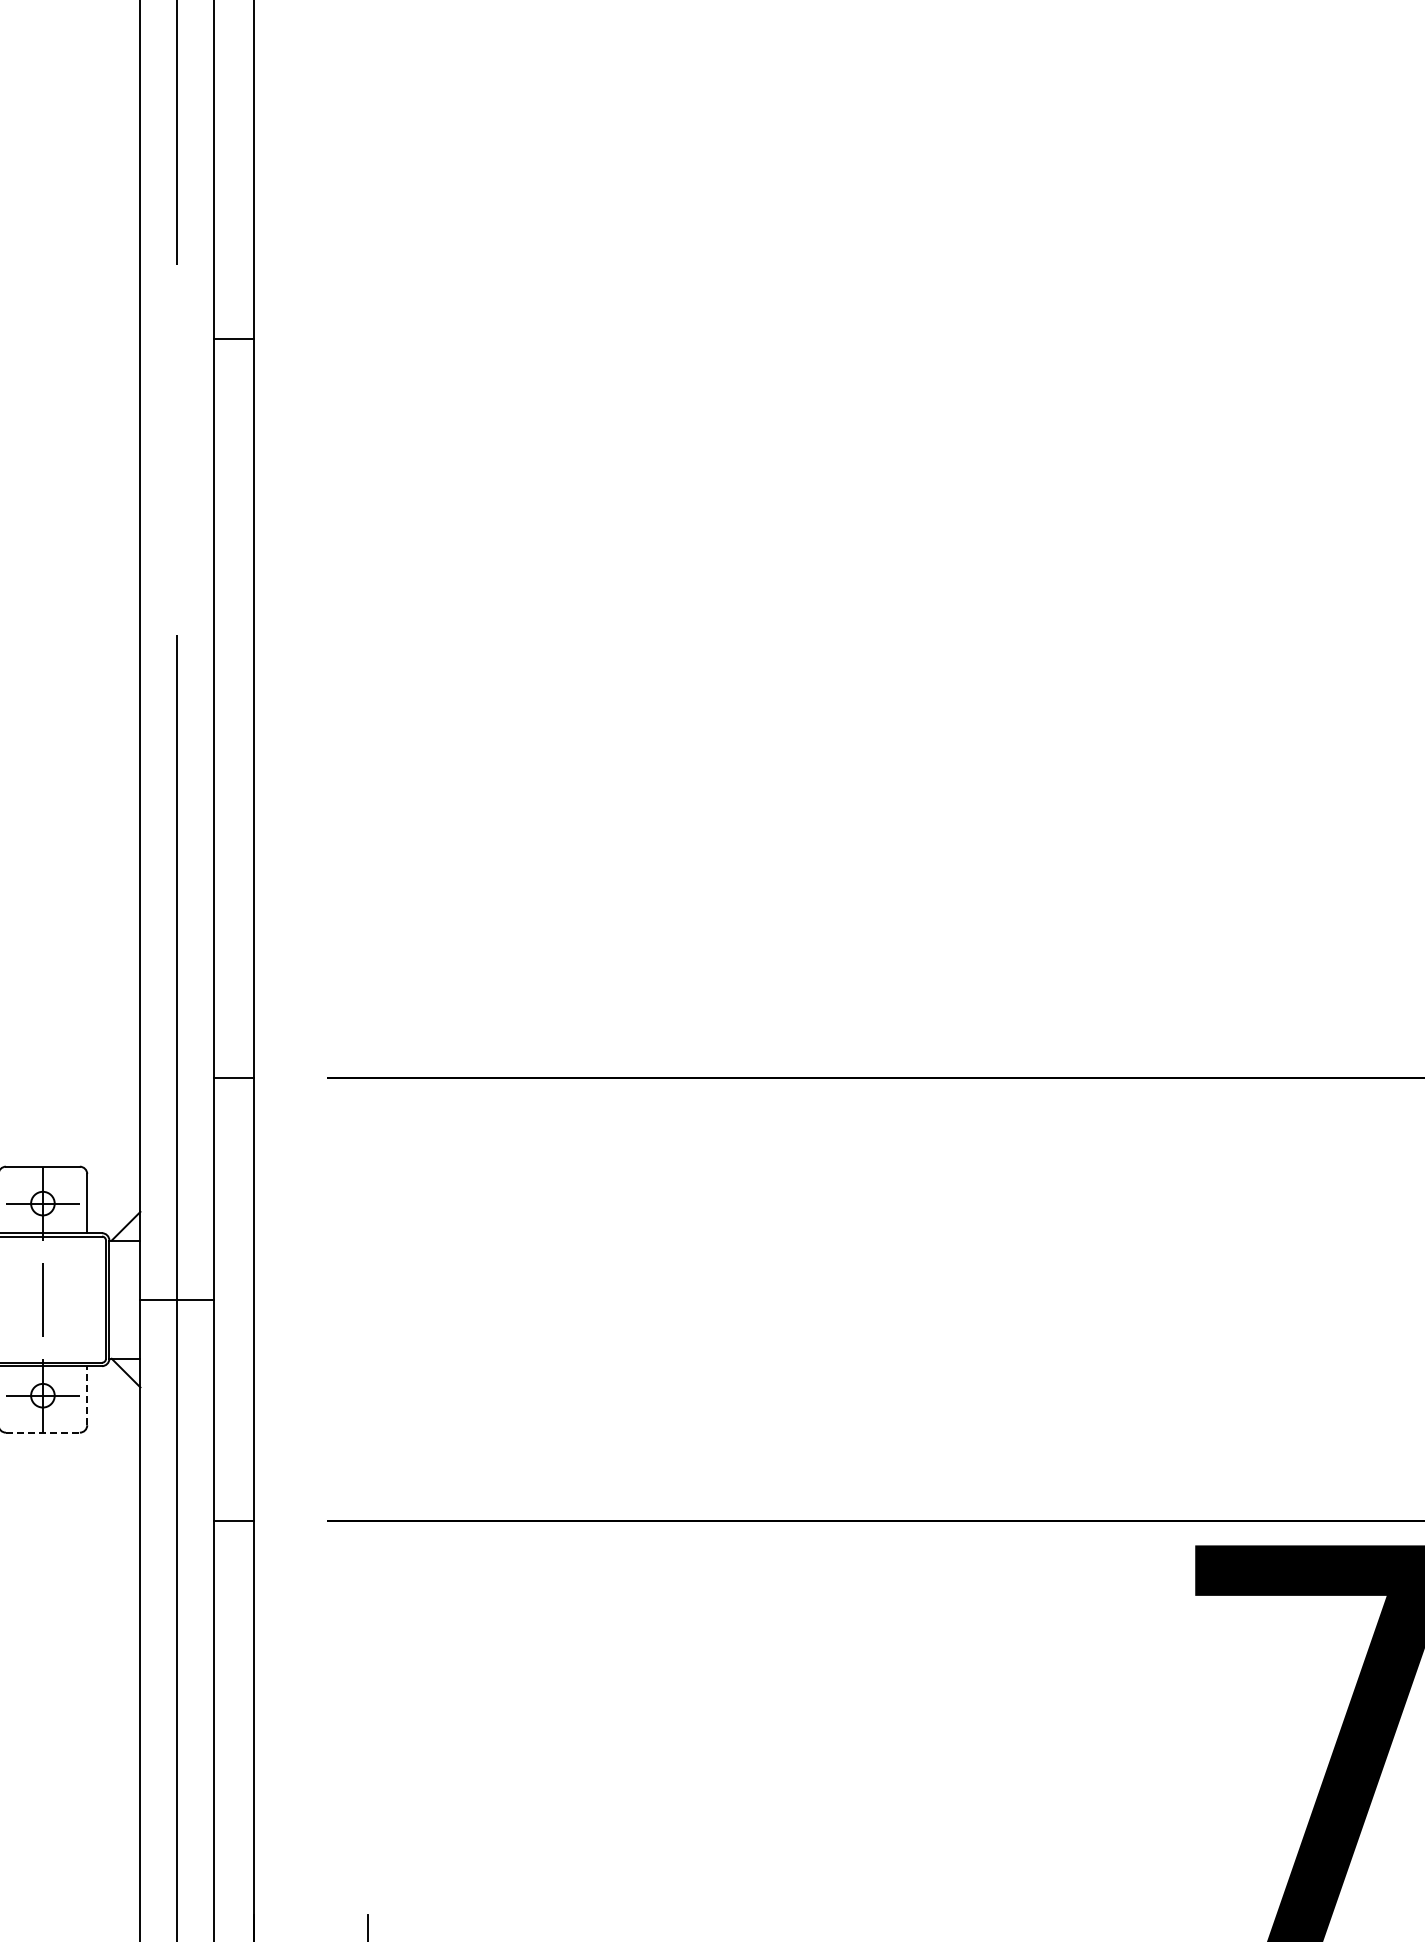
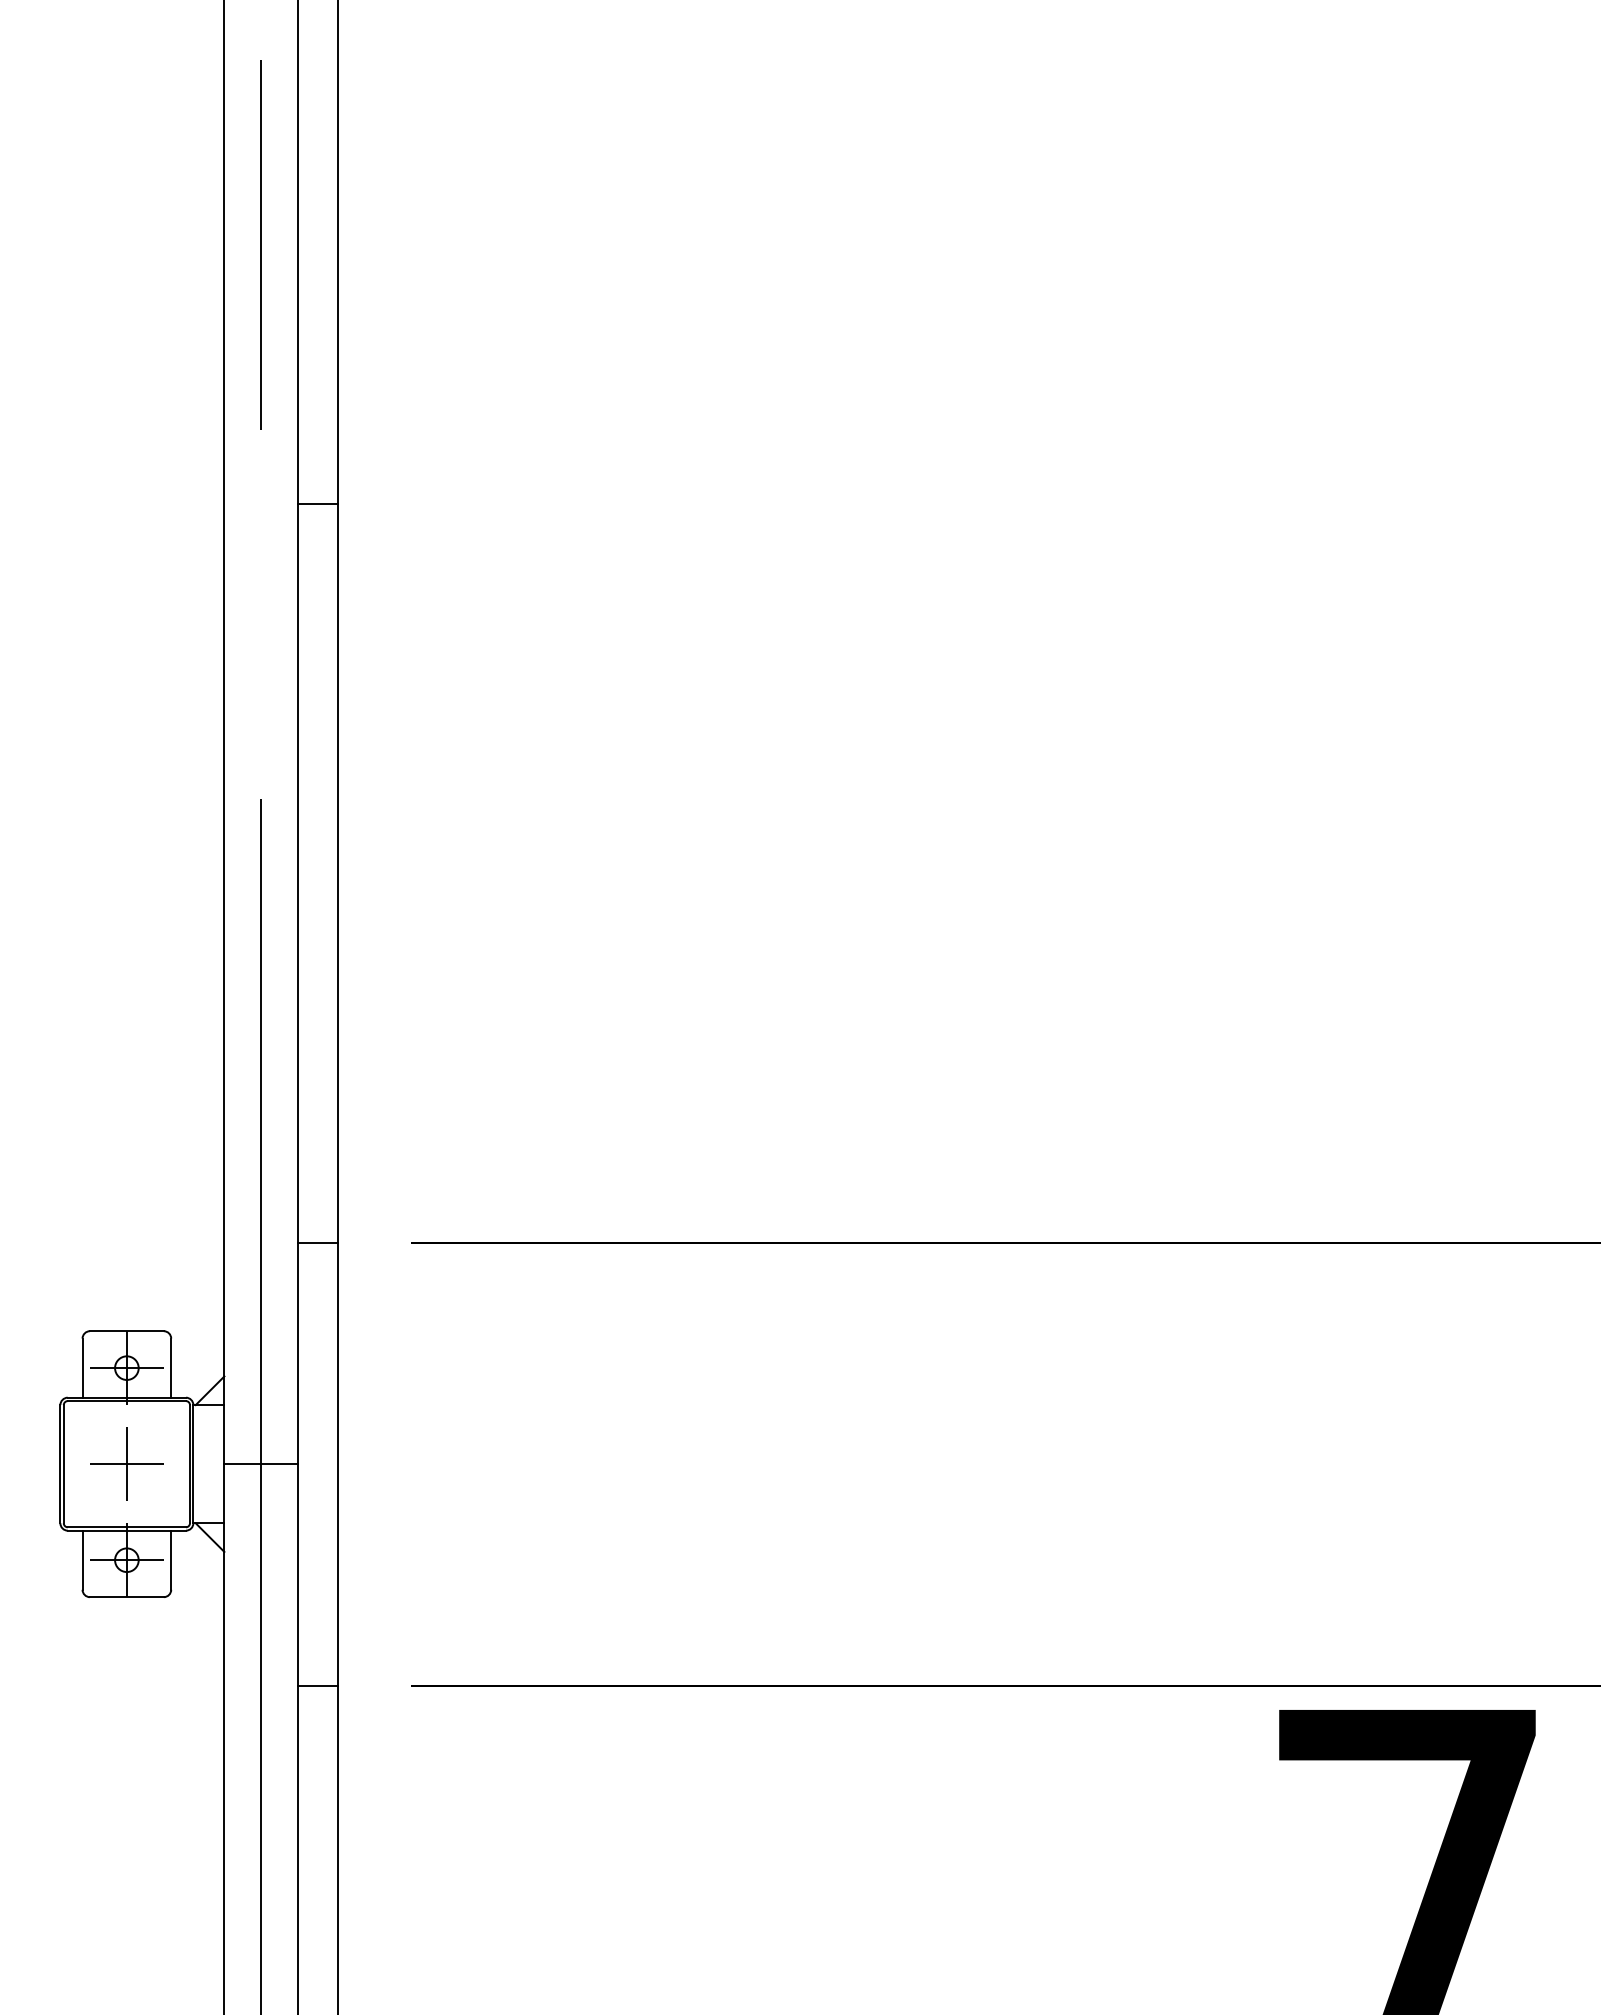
line: (42, 1299) -> (126, 1464), added
line: (87, 1395) -> (171, 1560), dashed -> solid
line: (42, 1432) -> (126, 1597), dashed -> solid

